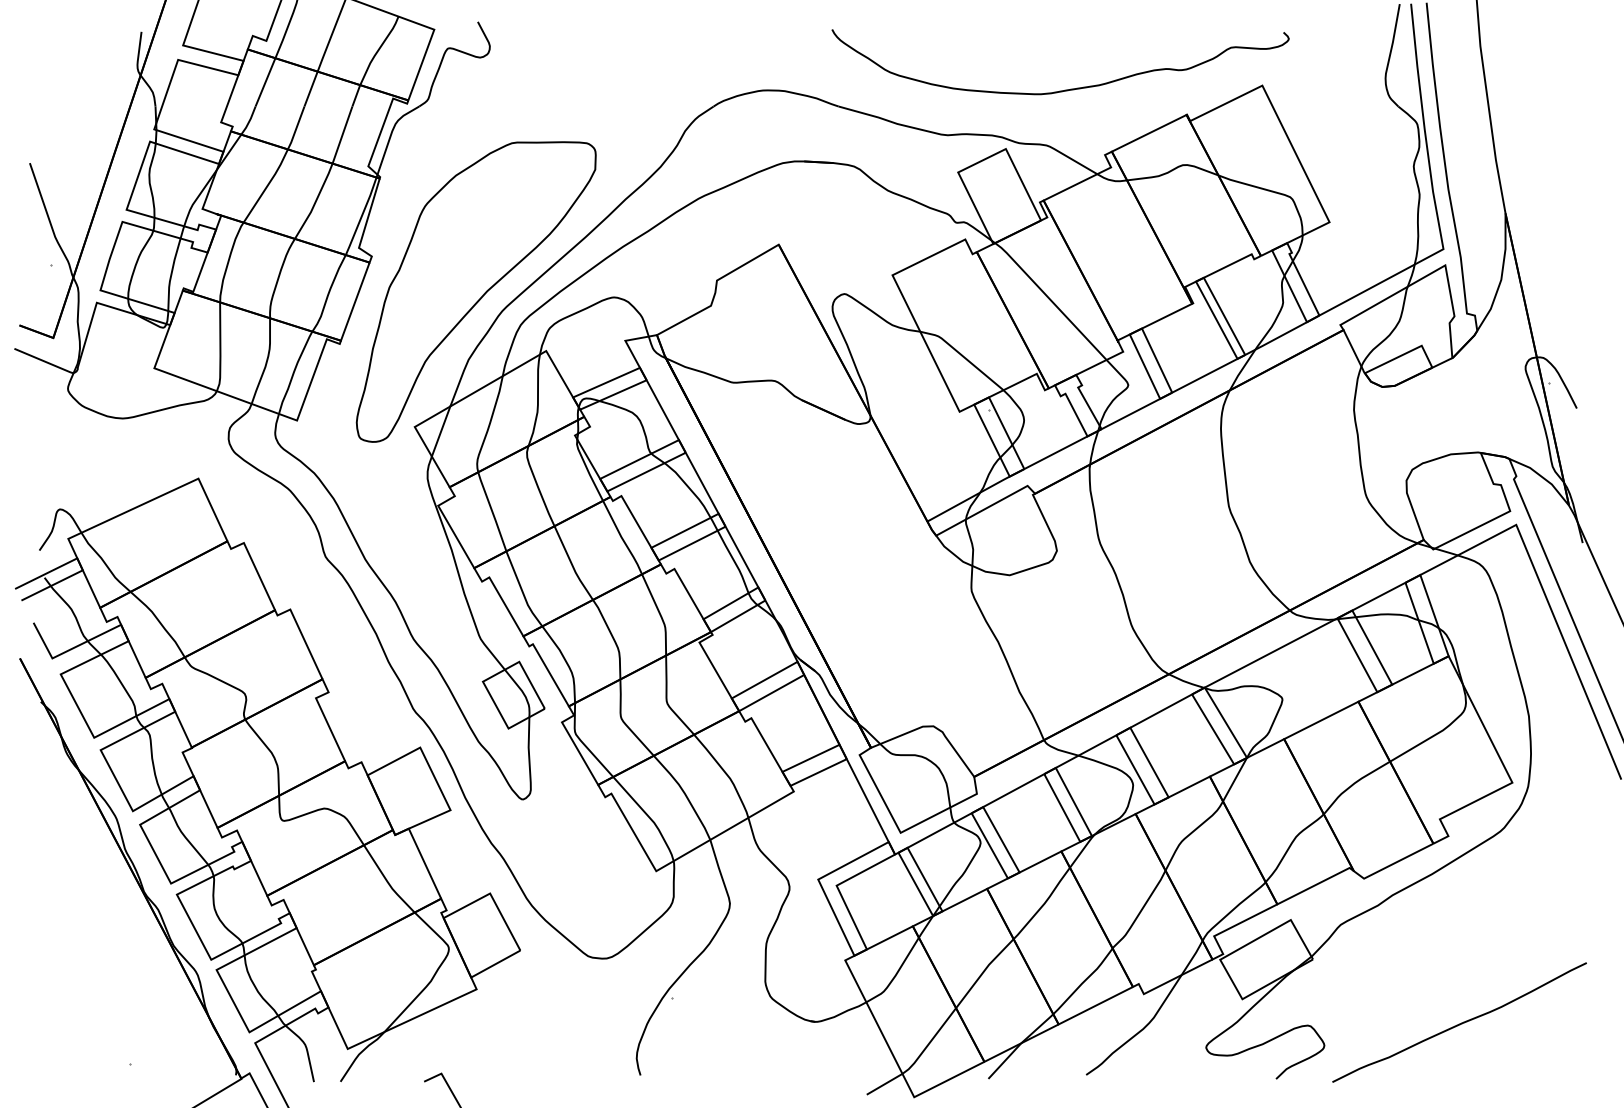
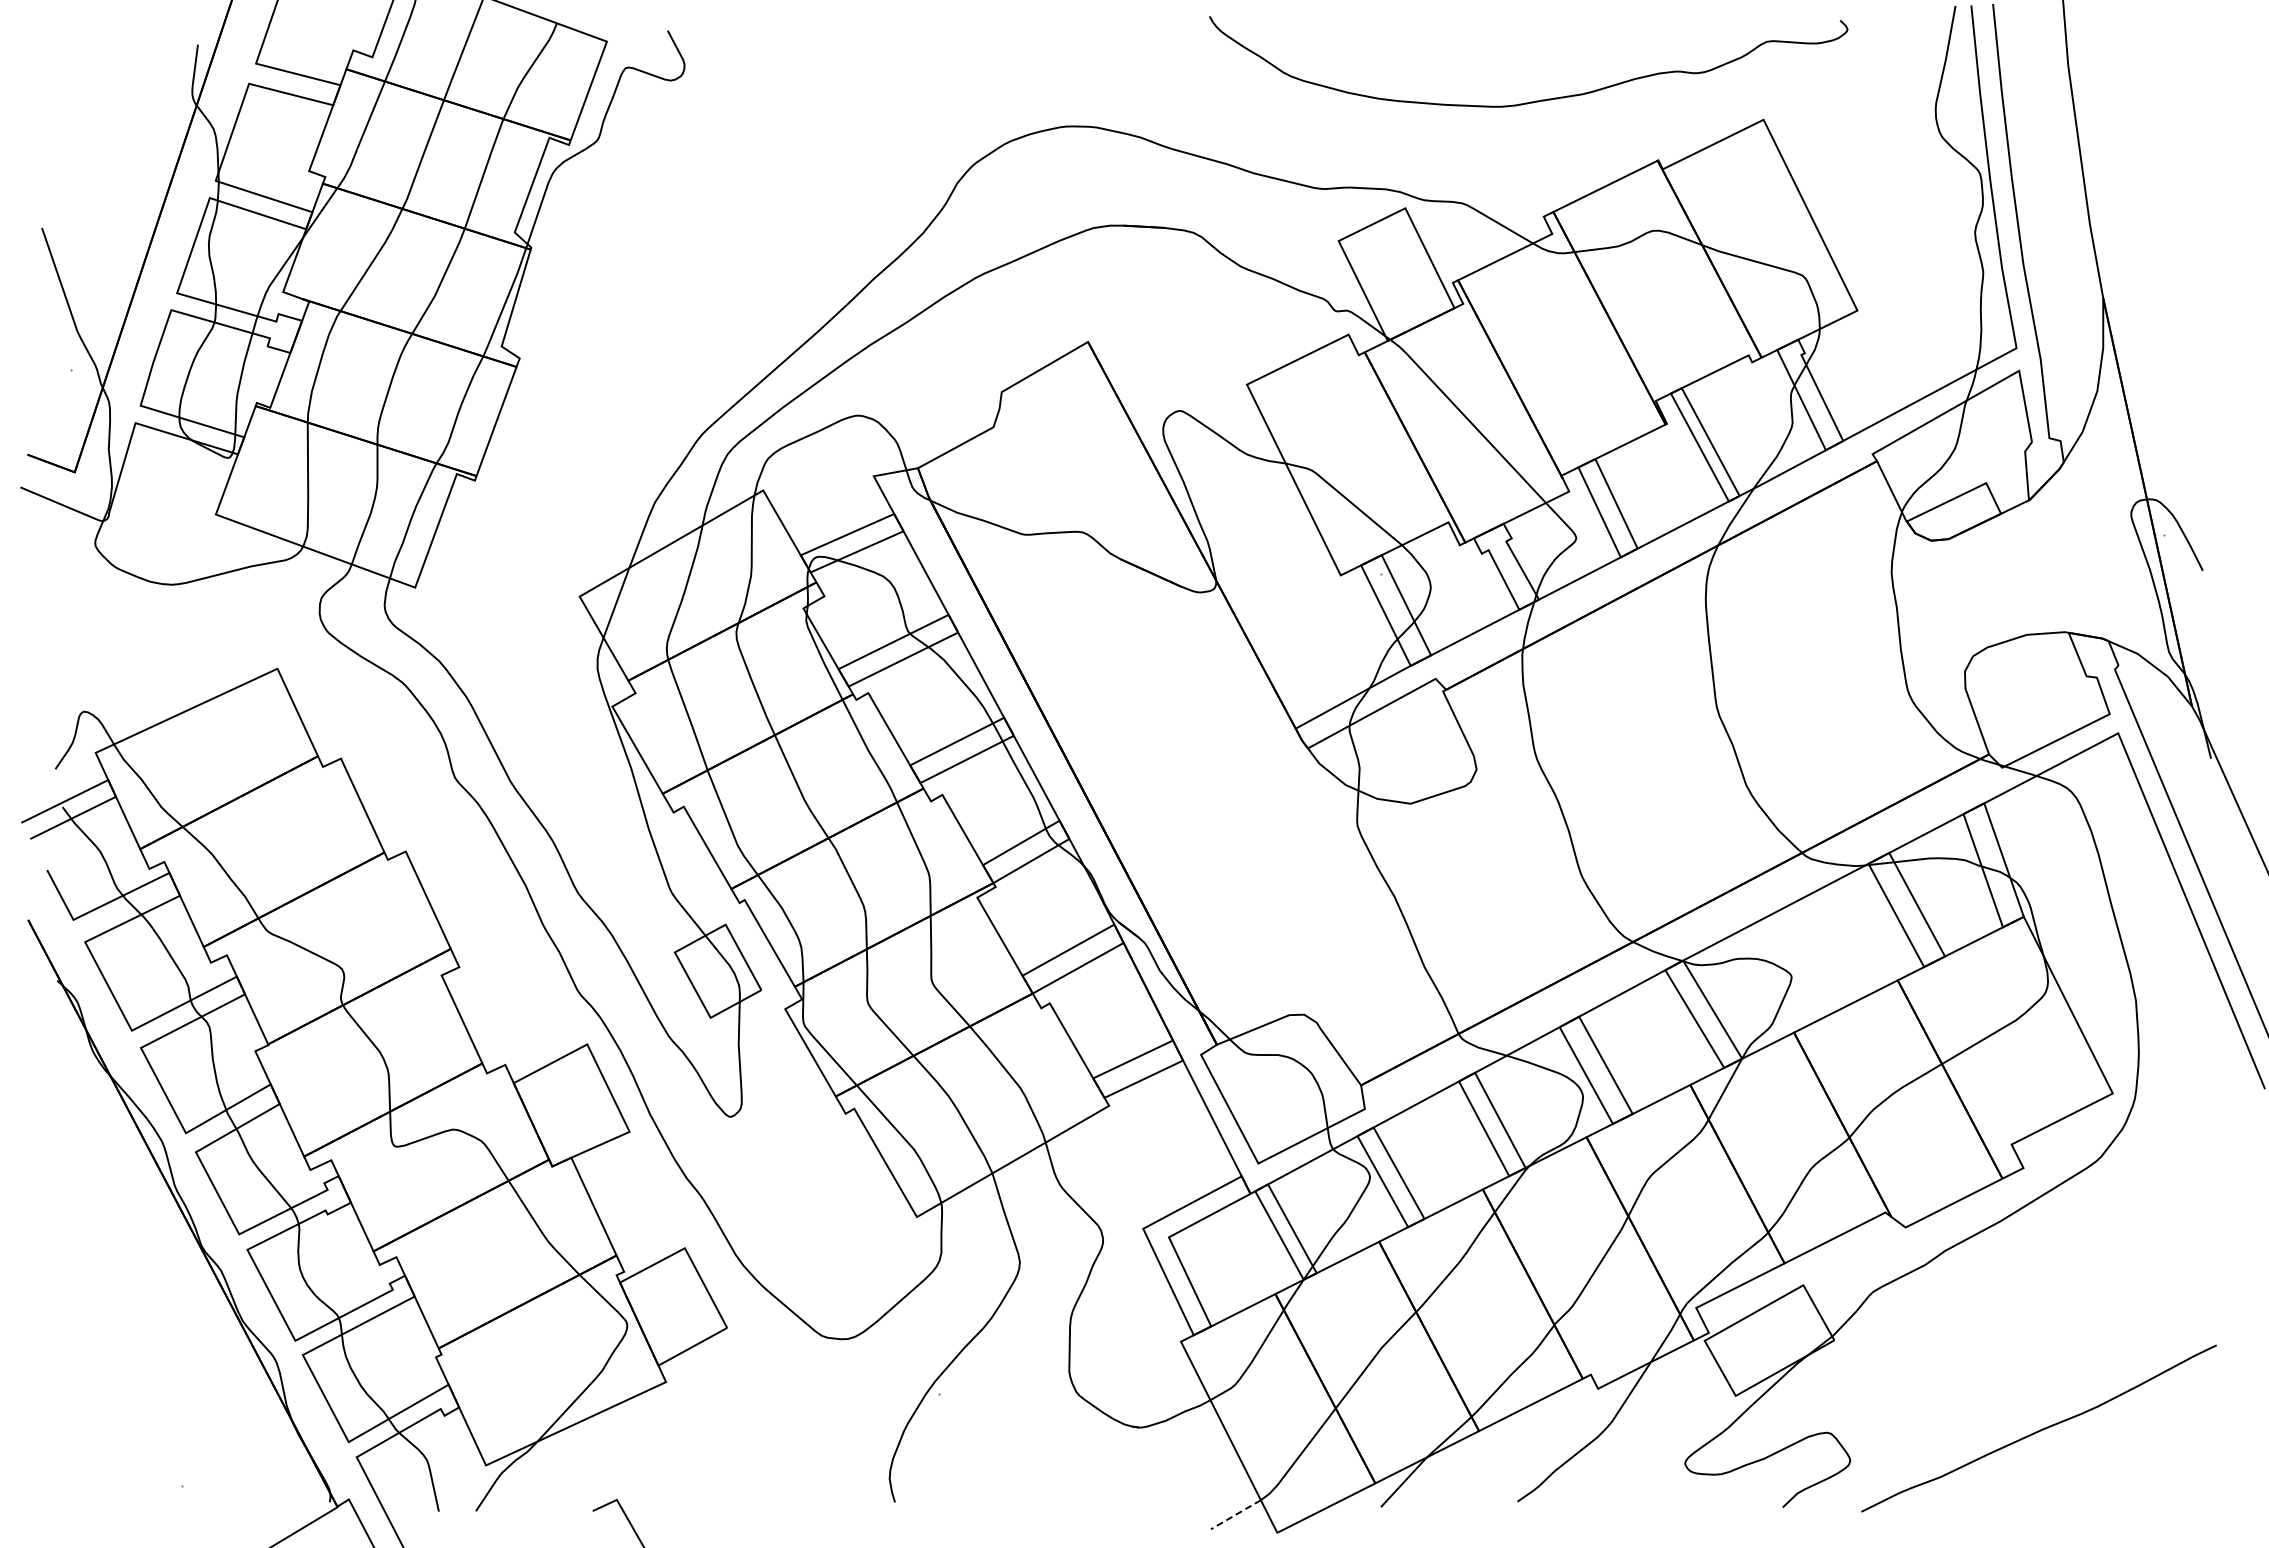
curve: (1065, 89) -> (1535, 100), moved
part: (476, 291) -> (665, 407), removed
line: (884, 1084) -> (1235, 1514), solid -> dashed

